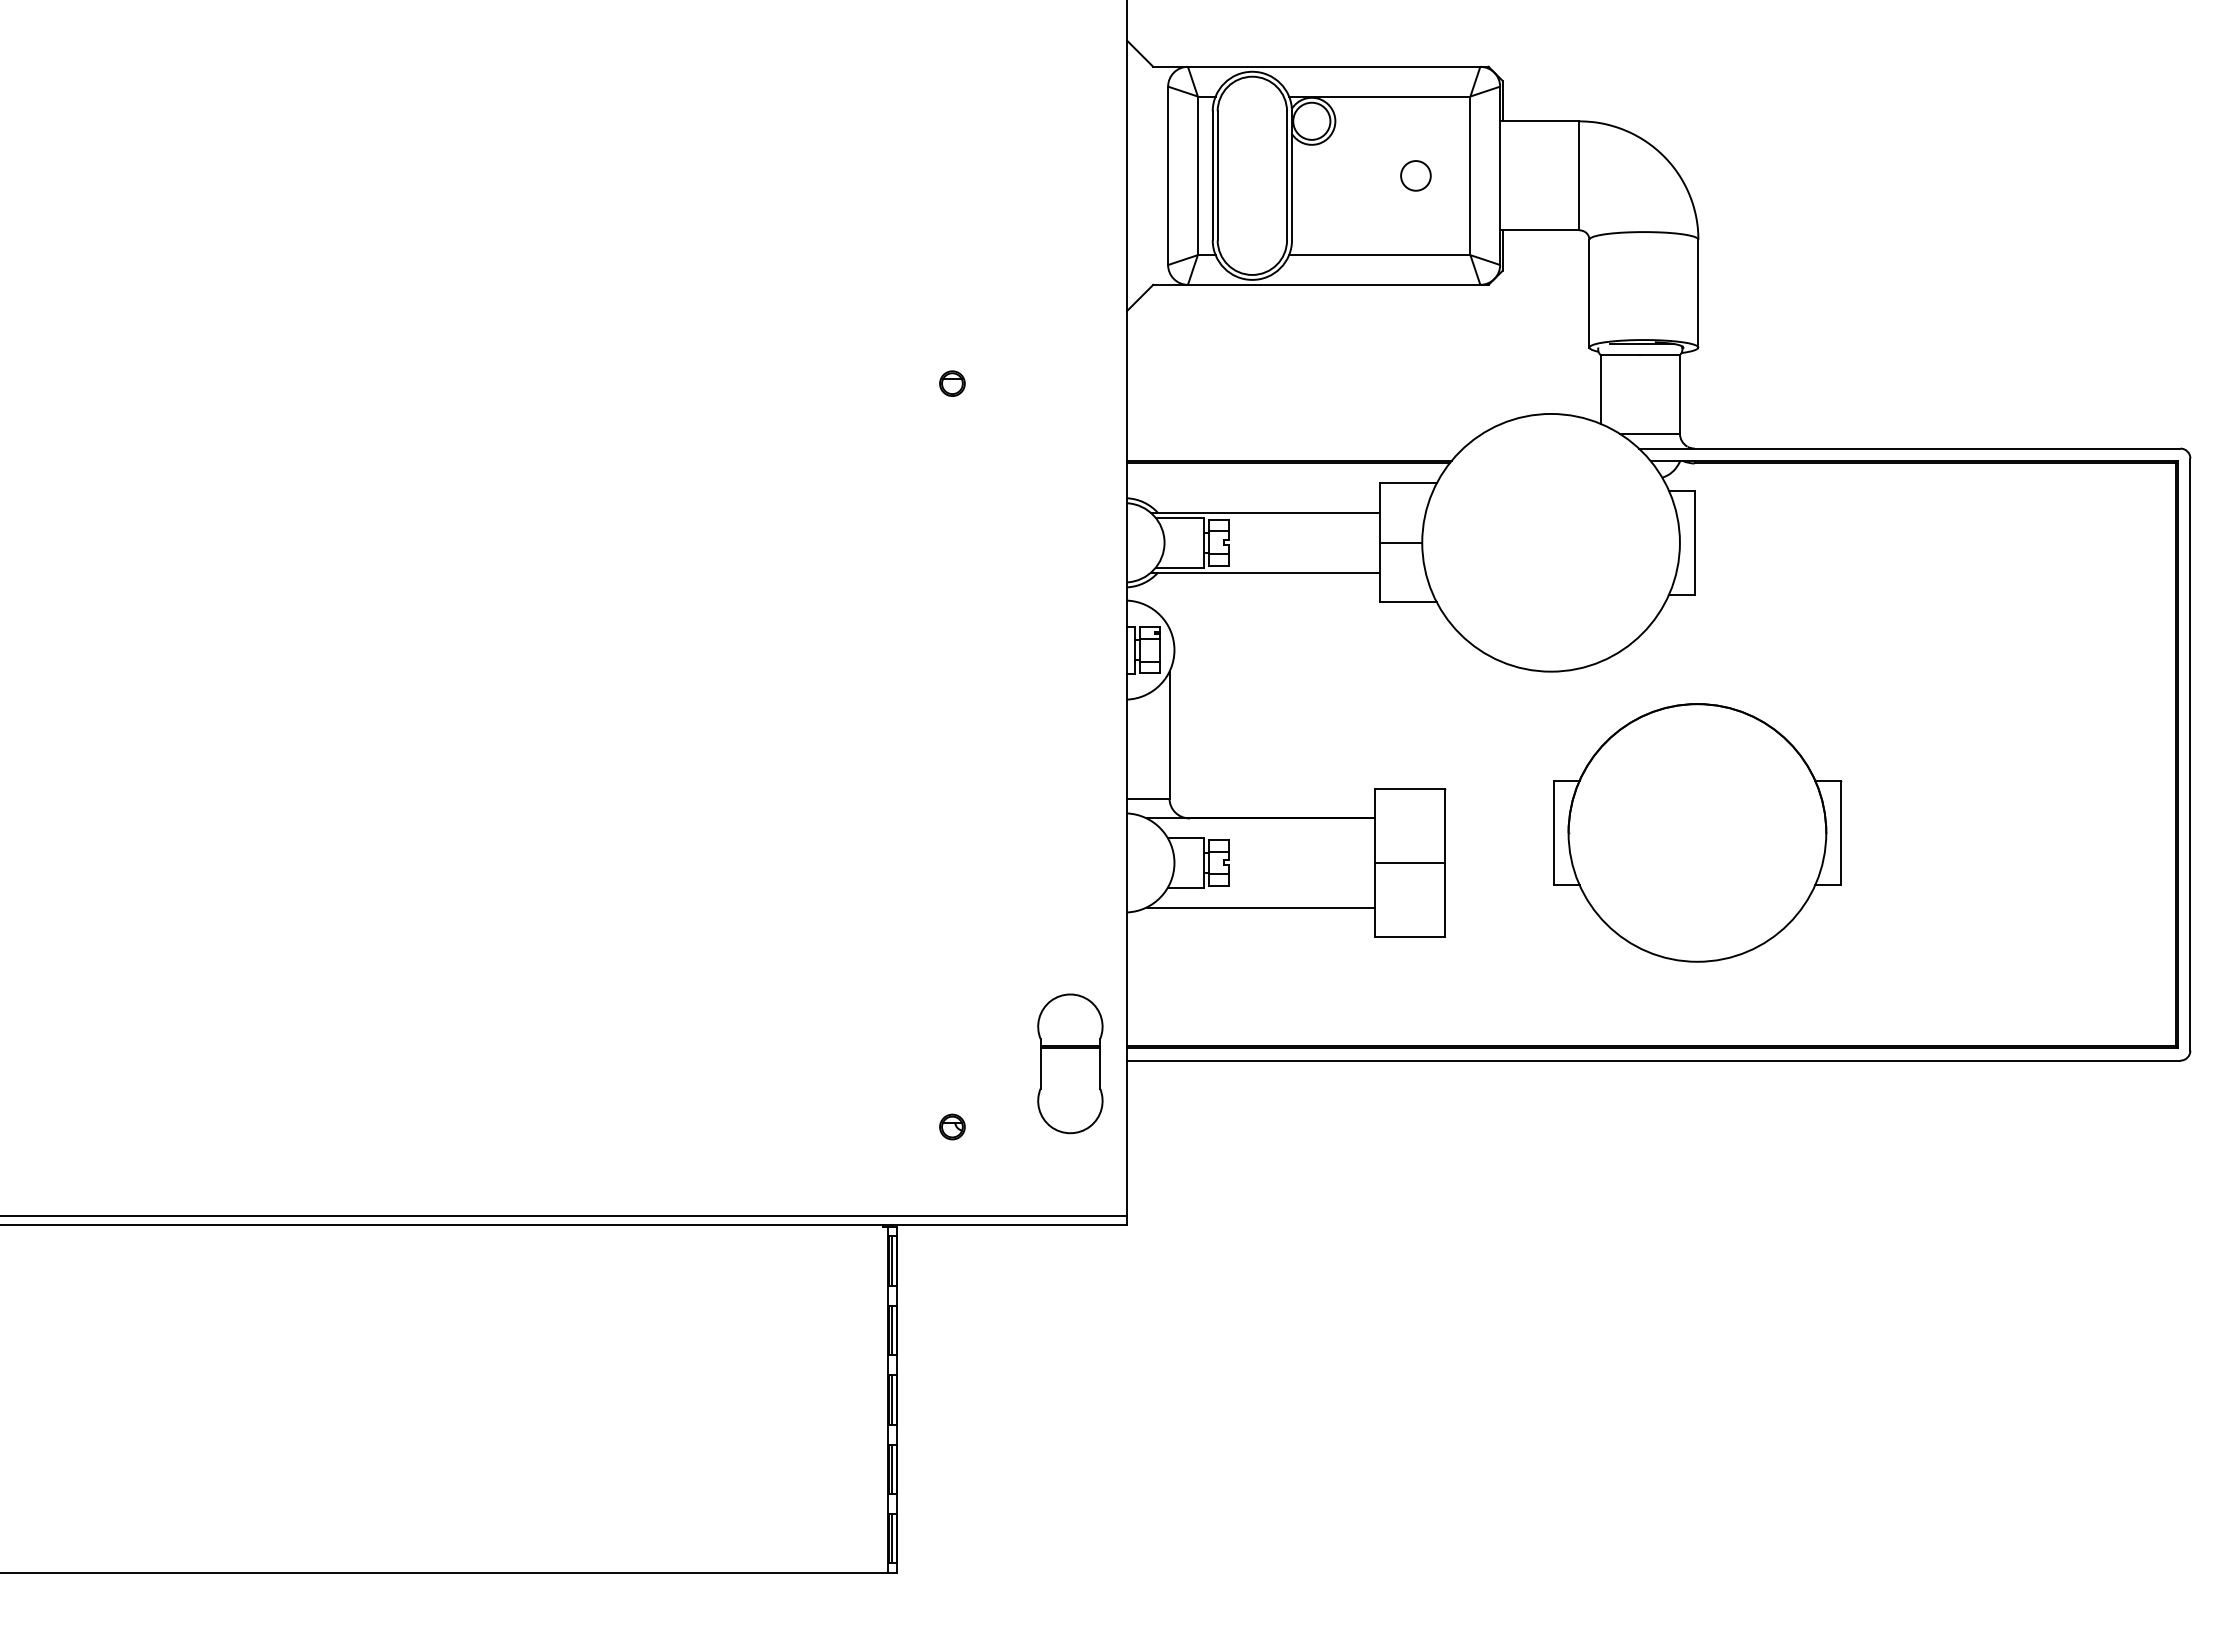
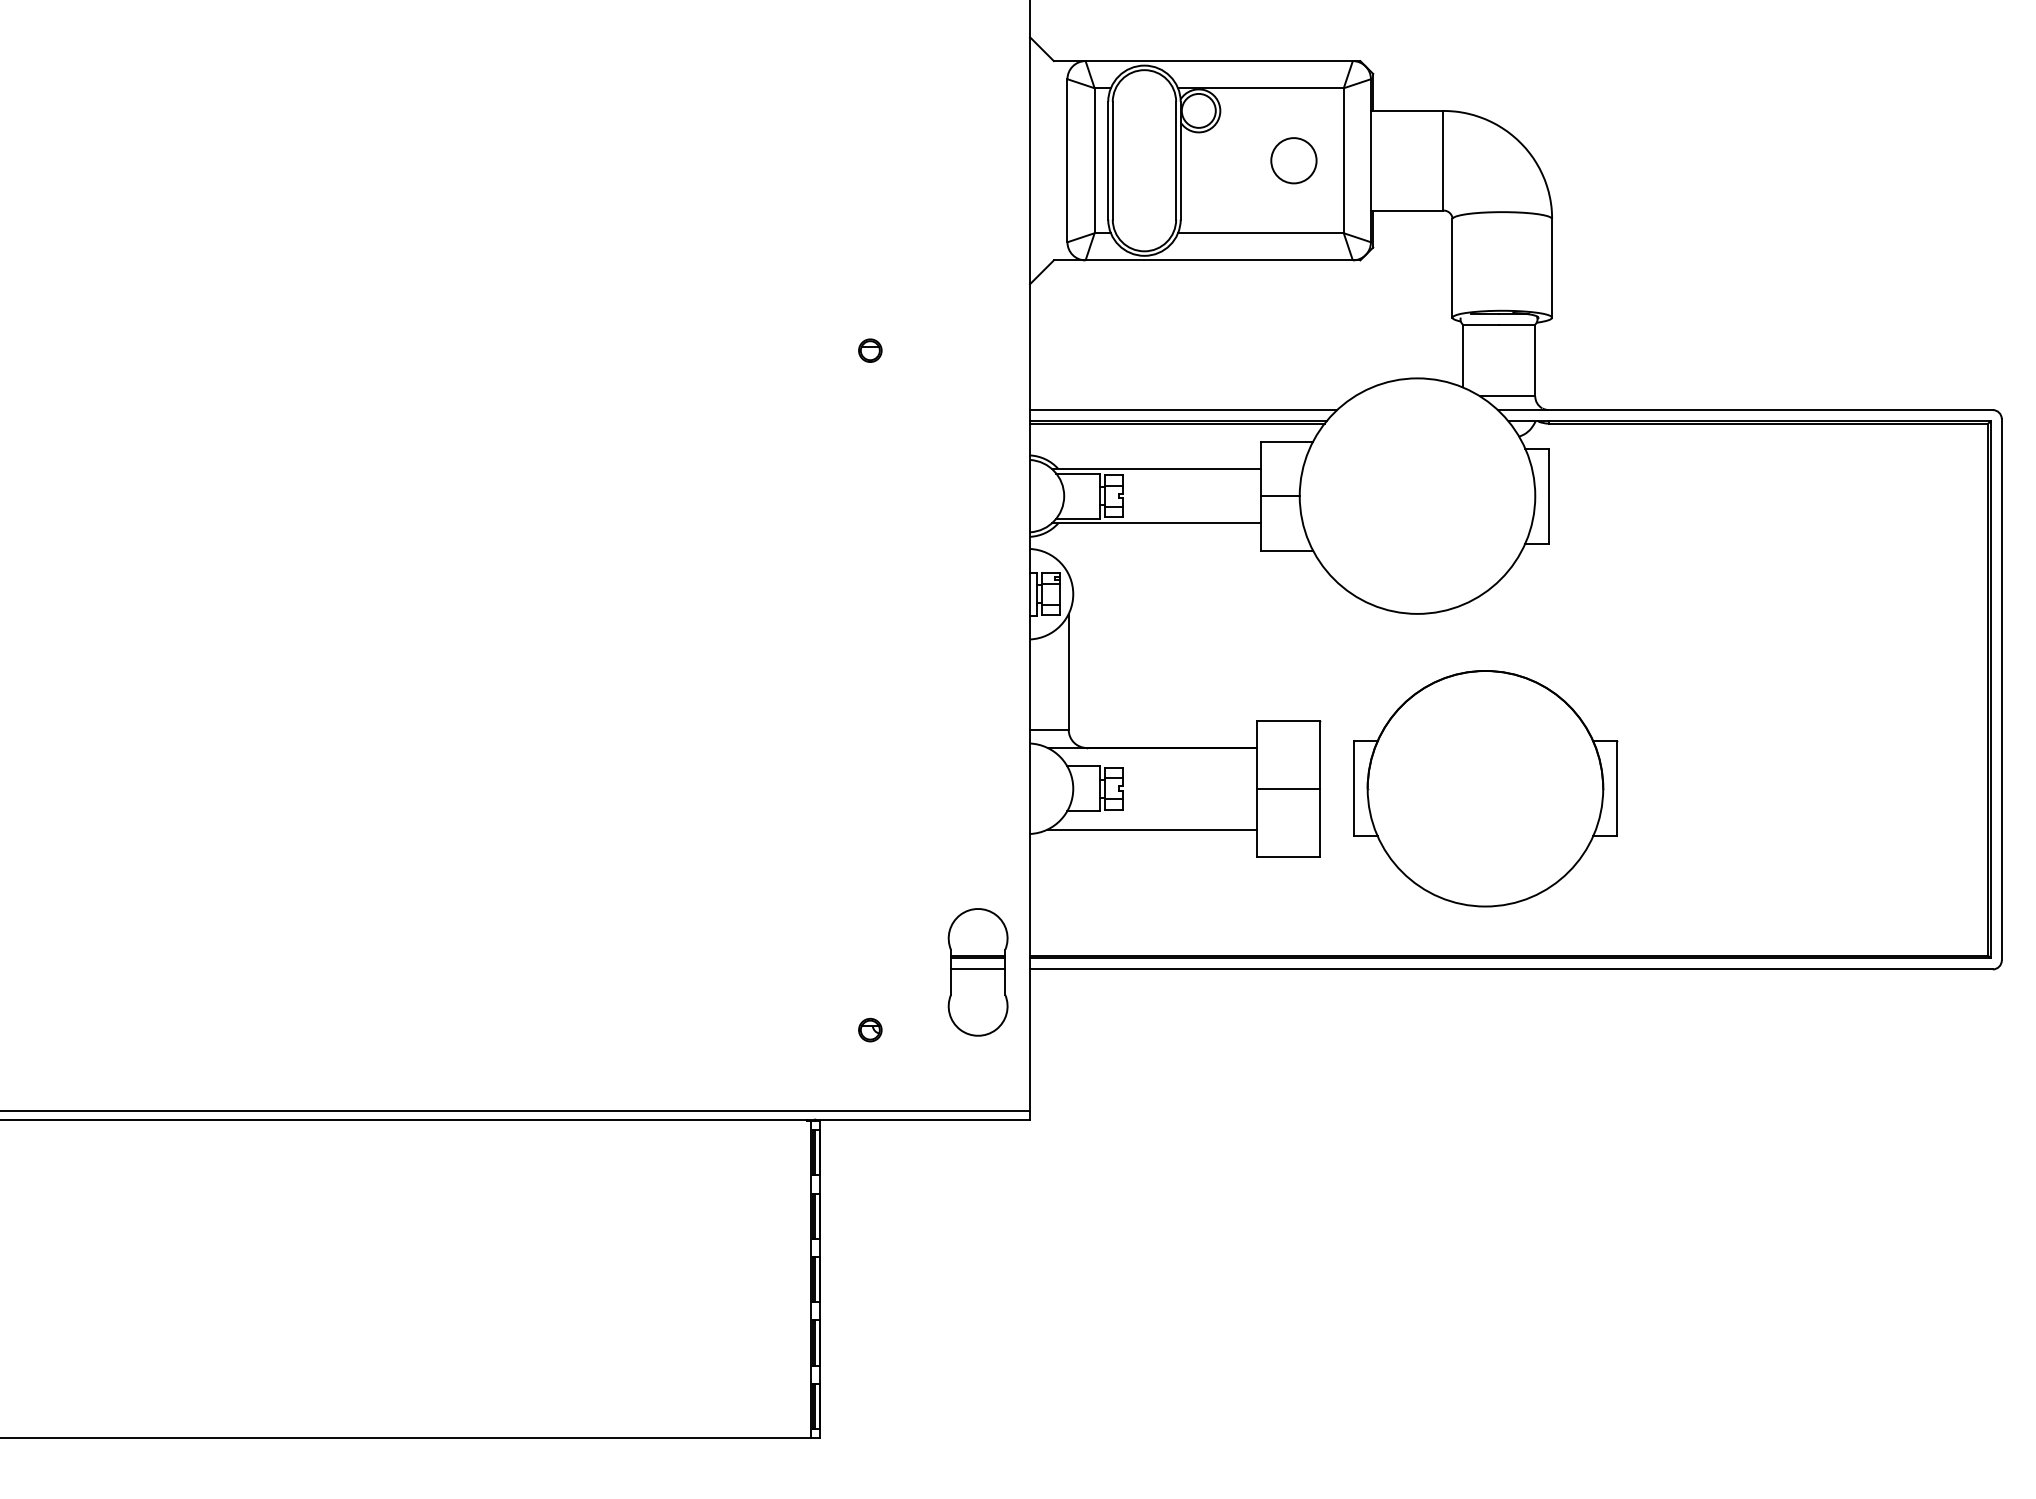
circle: (1415, 175) -> (1293, 160), size x1.67
line: (1295, 448) -> (1183, 409), added
part: (1697, 832) -> (1485, 788), moved
line: (1070, 1060) -> (978, 969), added

